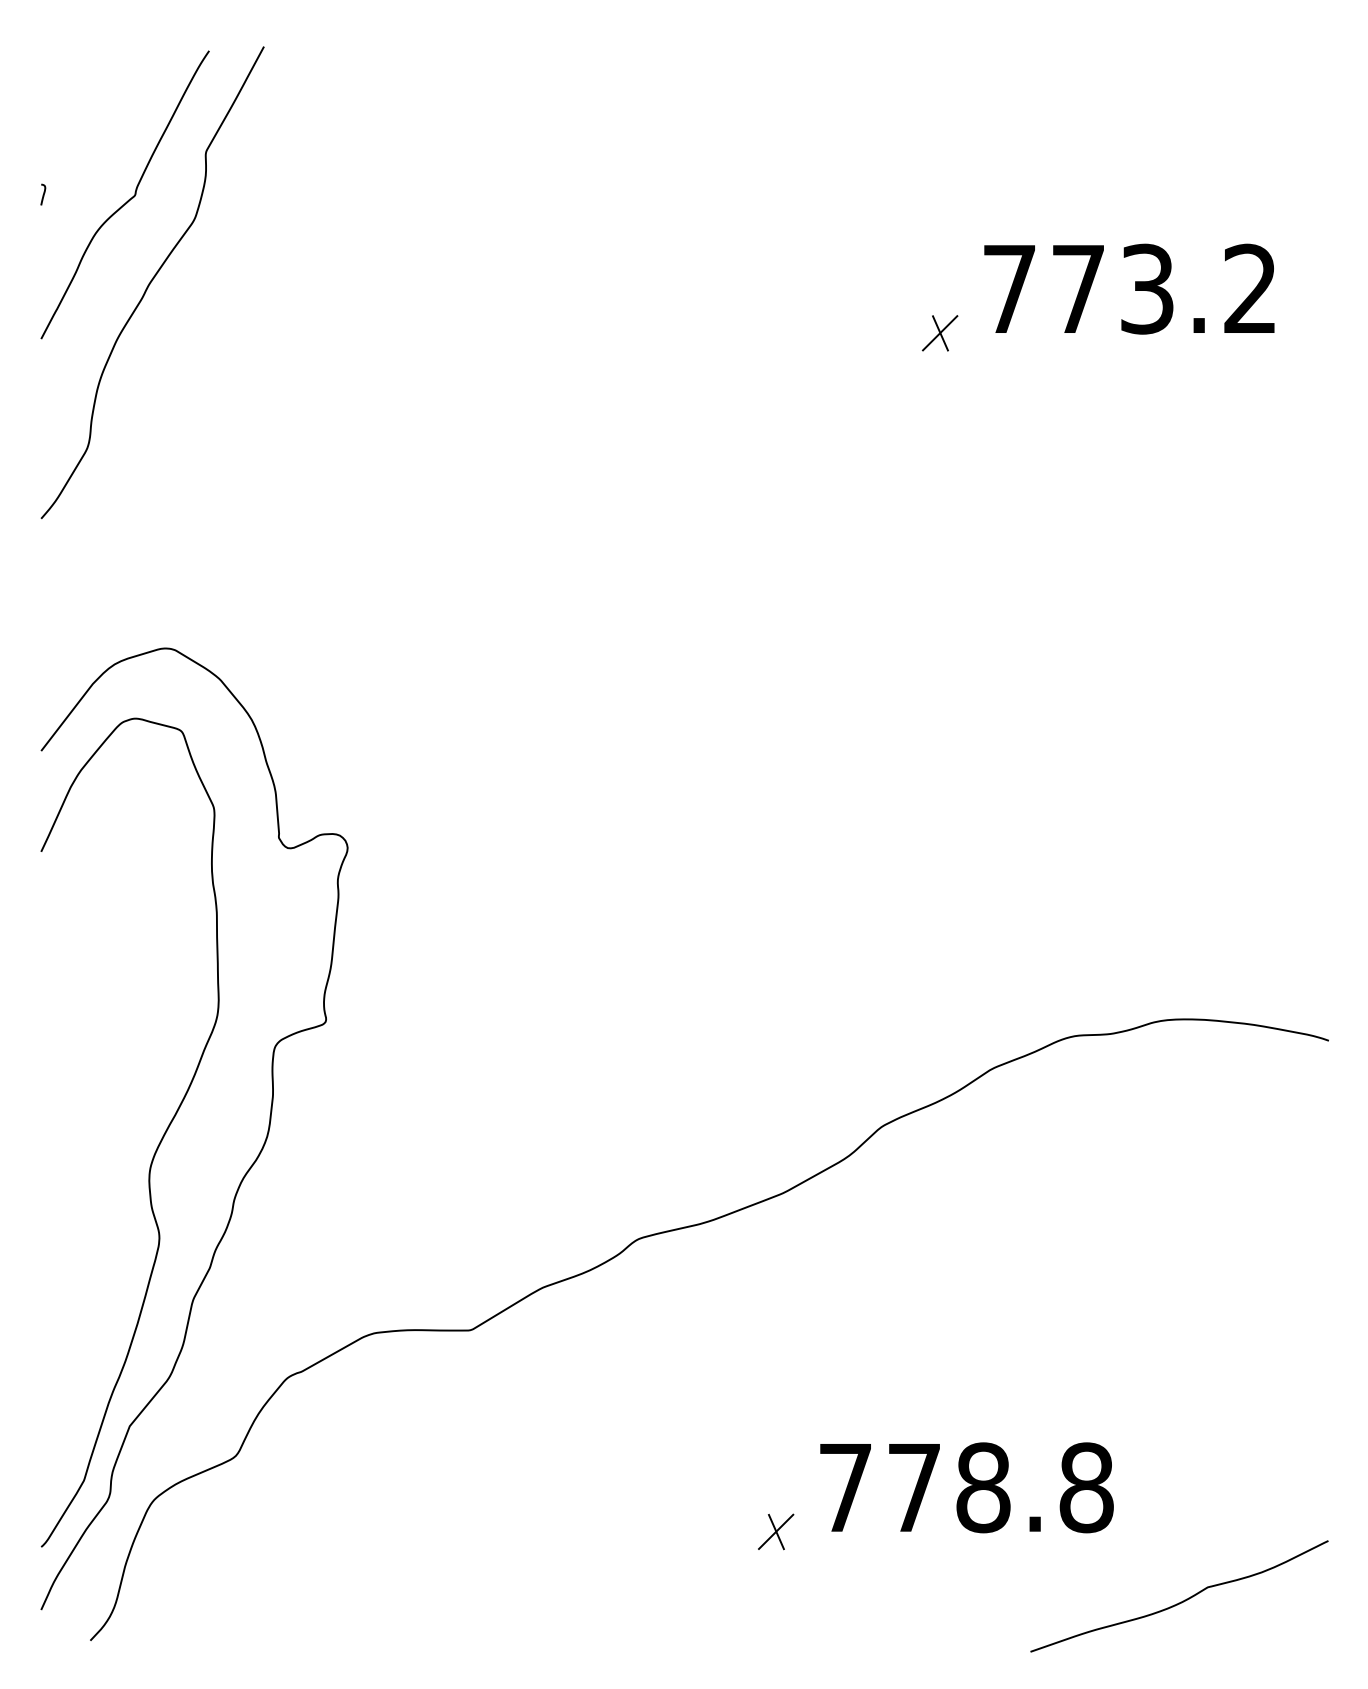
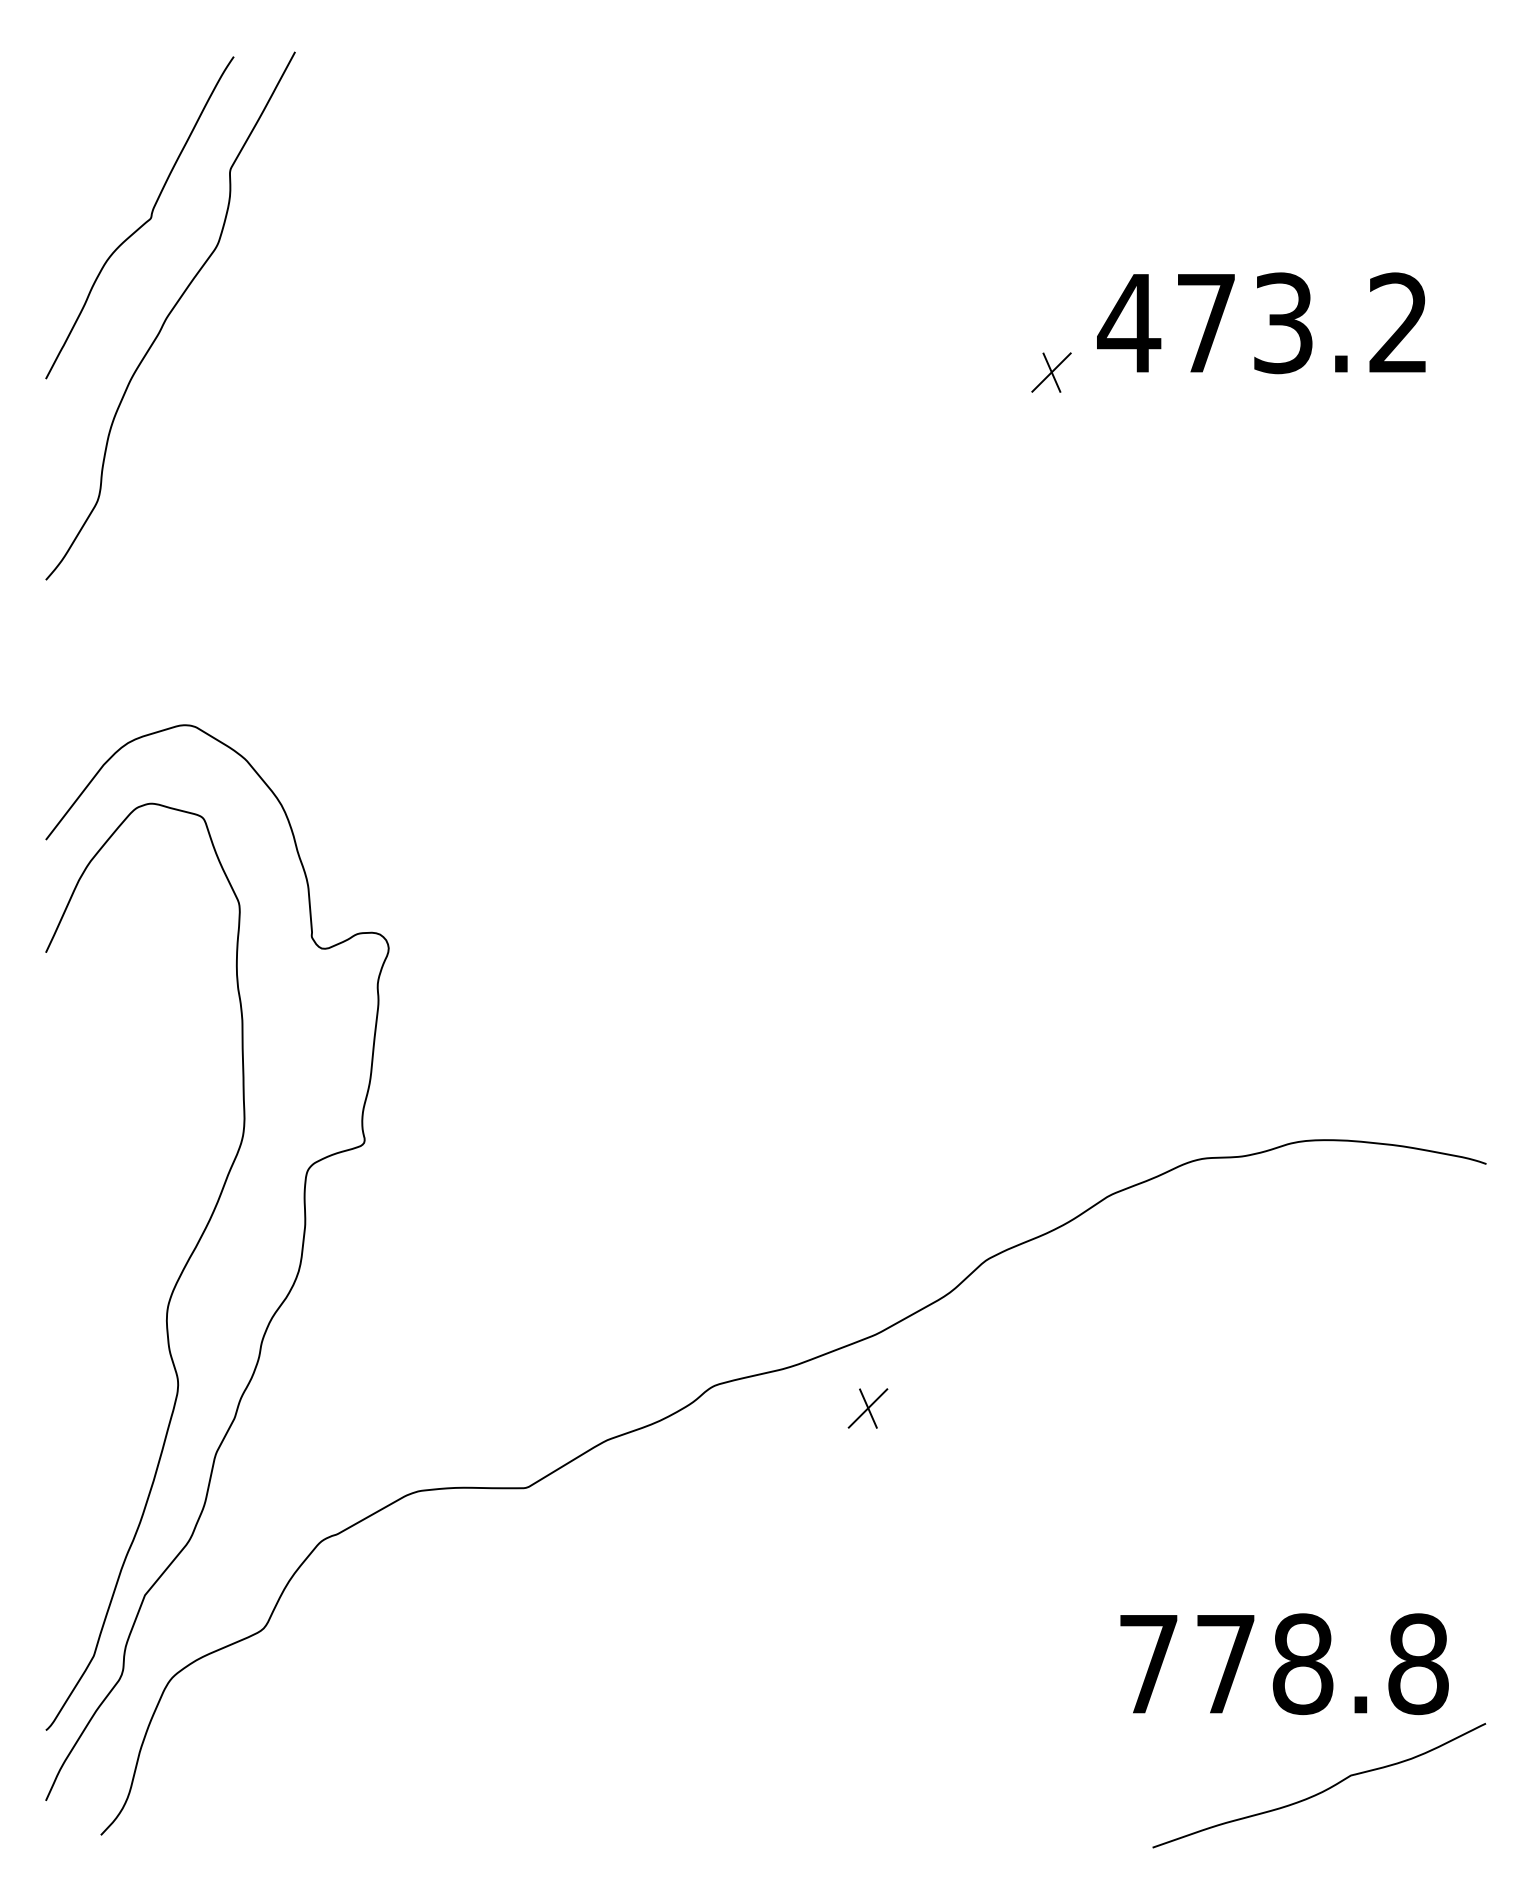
curve: (43, 194) -> (48, 217), removed
text: (1009, 289) -> (1129, 323), 773.2 -> 473.2
text: (966, 1488) -> (1284, 1664), moved
part: (775, 1531) -> (867, 1408), moved

